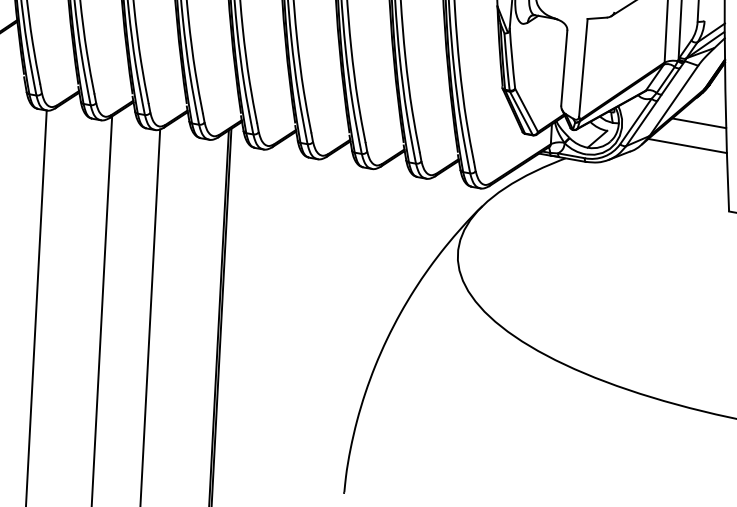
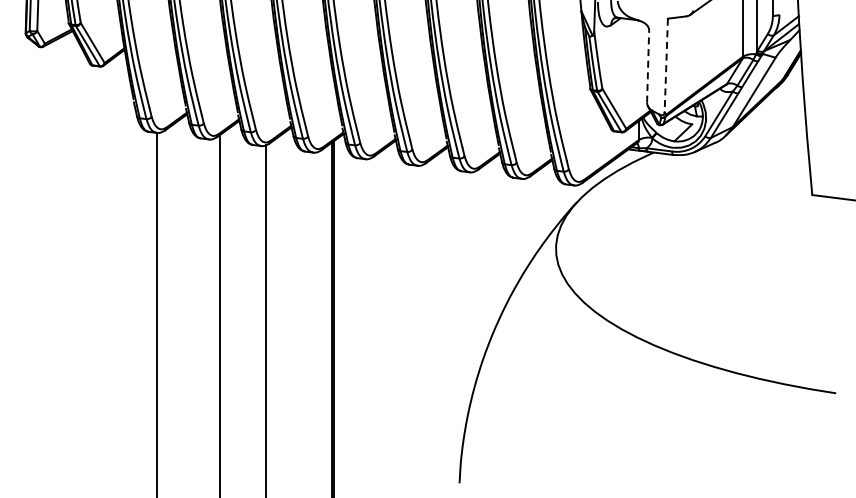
line: (564, 67) -> (648, 66), solid -> dashed
line: (583, 67) -> (666, 65), solid -> dashed
line: (699, 123) -> (779, 112), removed
line: (687, 145) -> (769, 134), removed

